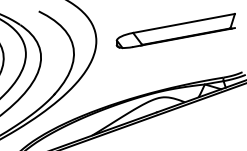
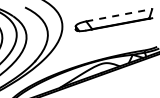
line: (184, 23) -> (119, 15), solid -> dashed

